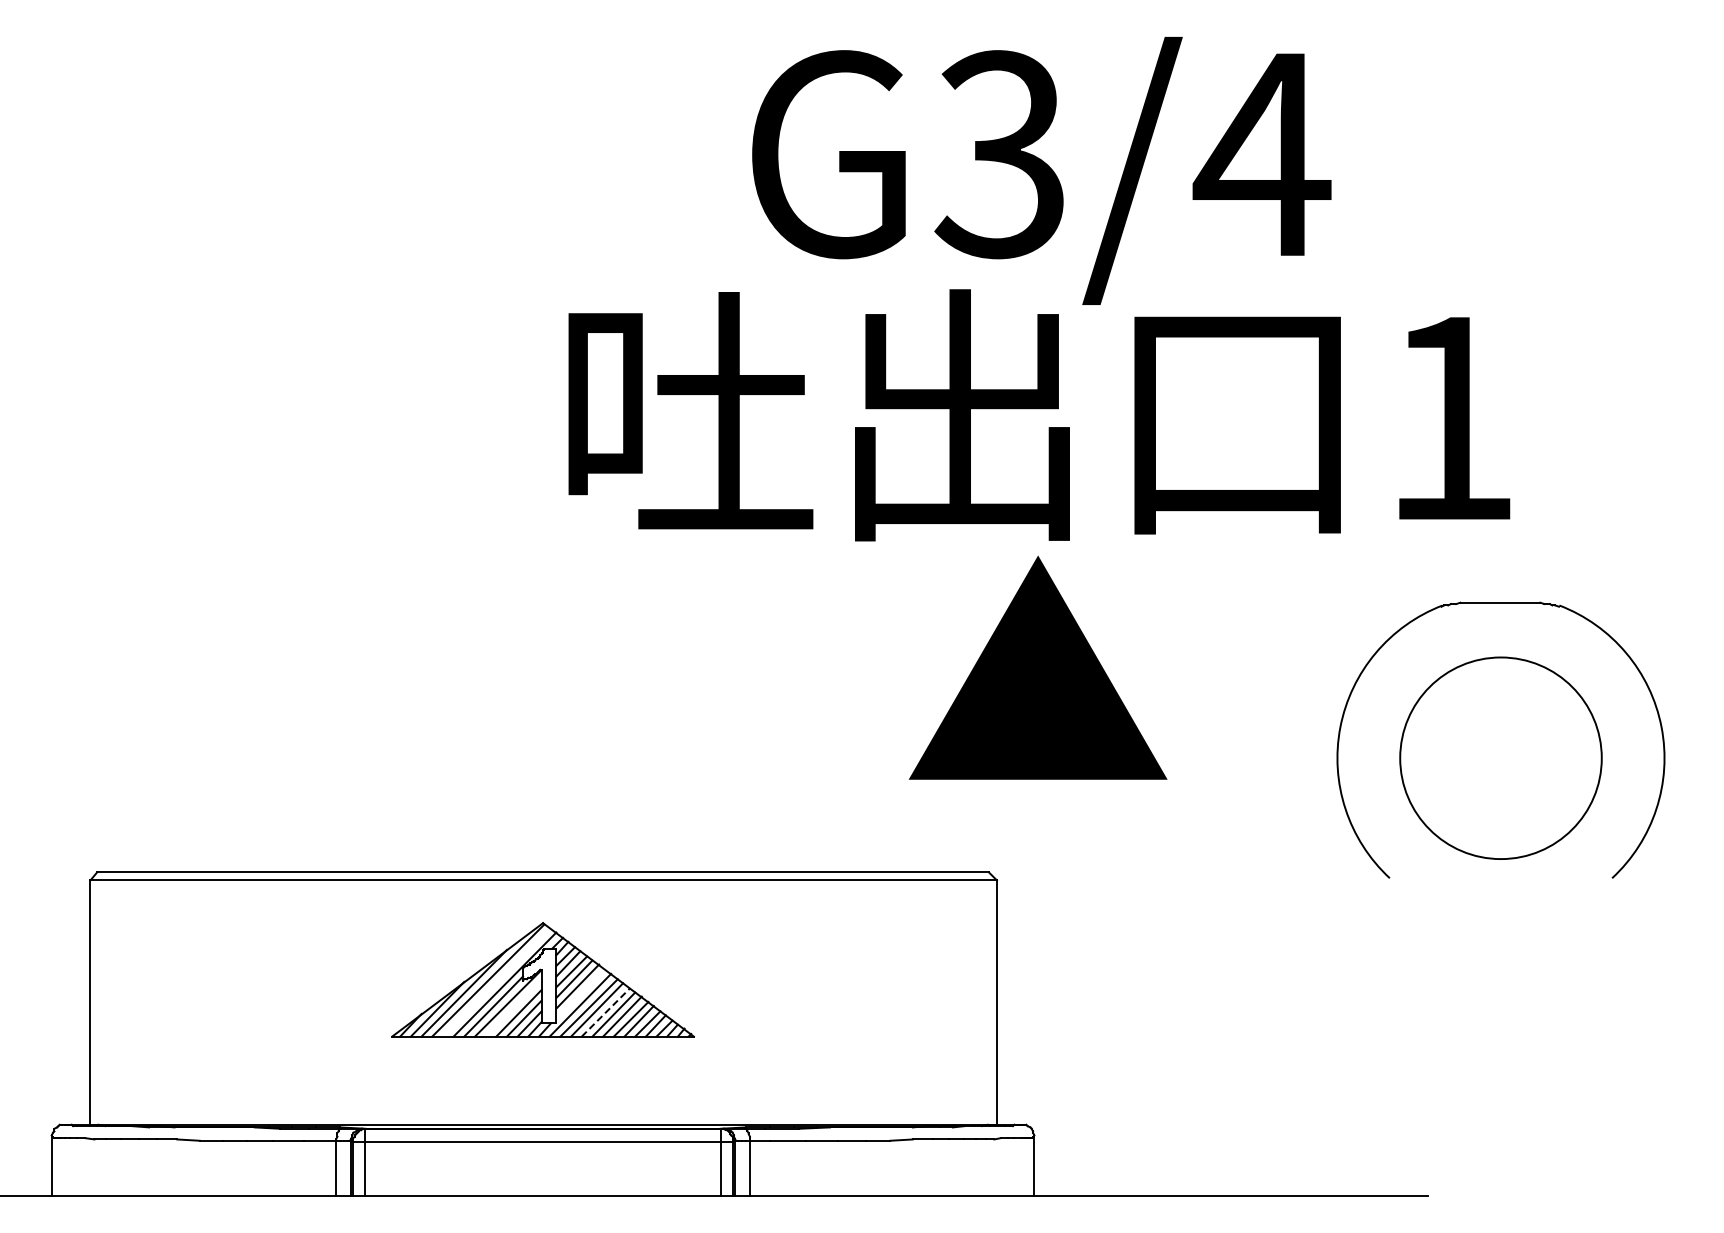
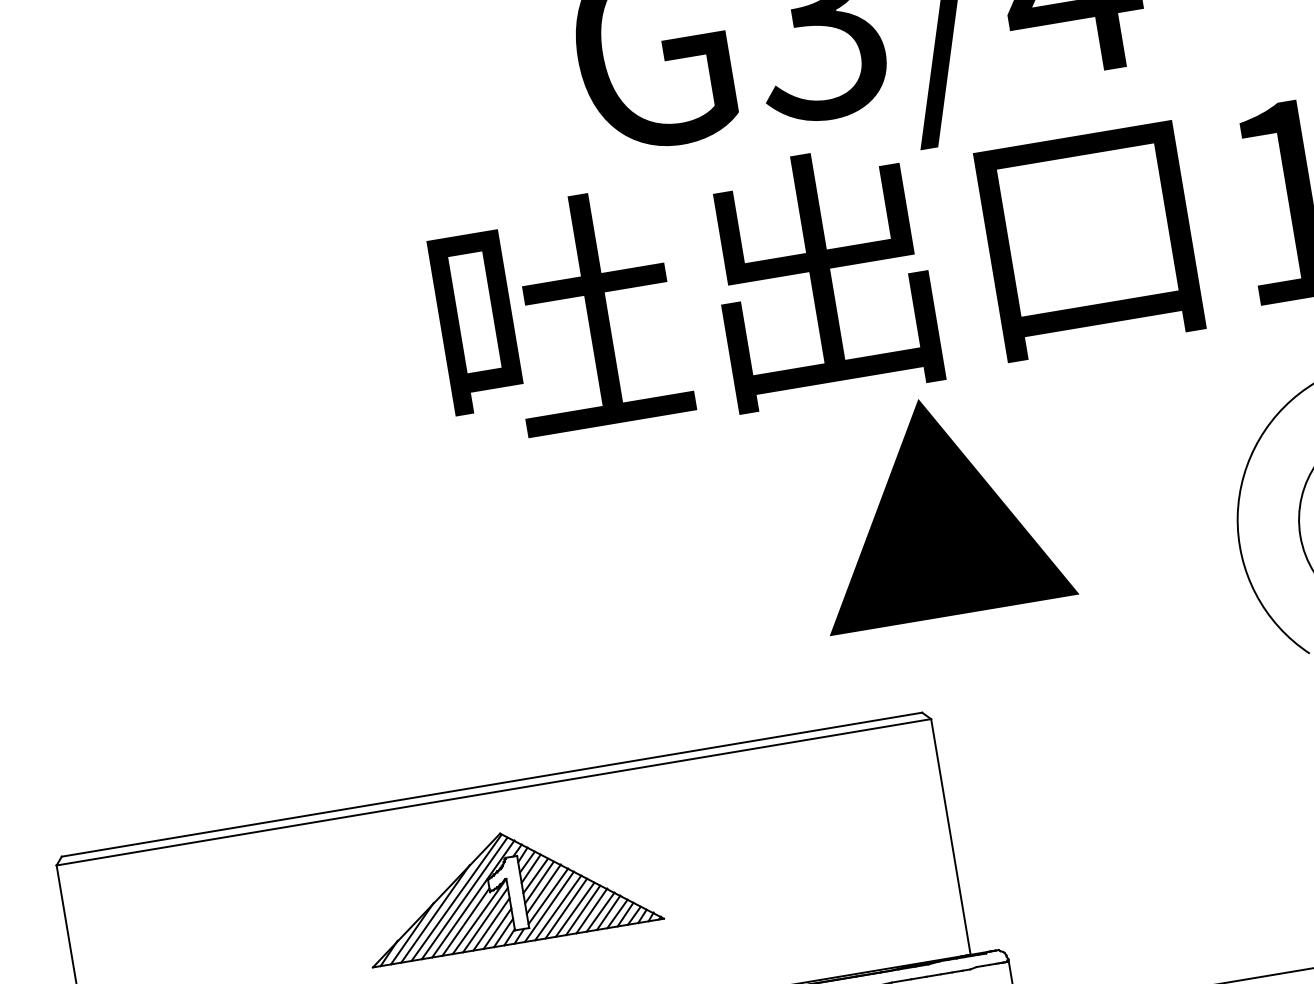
line: (495, 982) -> (463, 898), added
line: (580, 994) -> (547, 896), added
line: (513, 1007) -> (485, 919), added
line: (605, 1012) -> (574, 909), dashed -> solid

